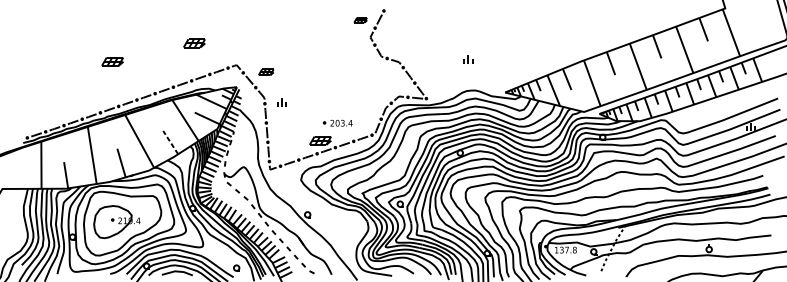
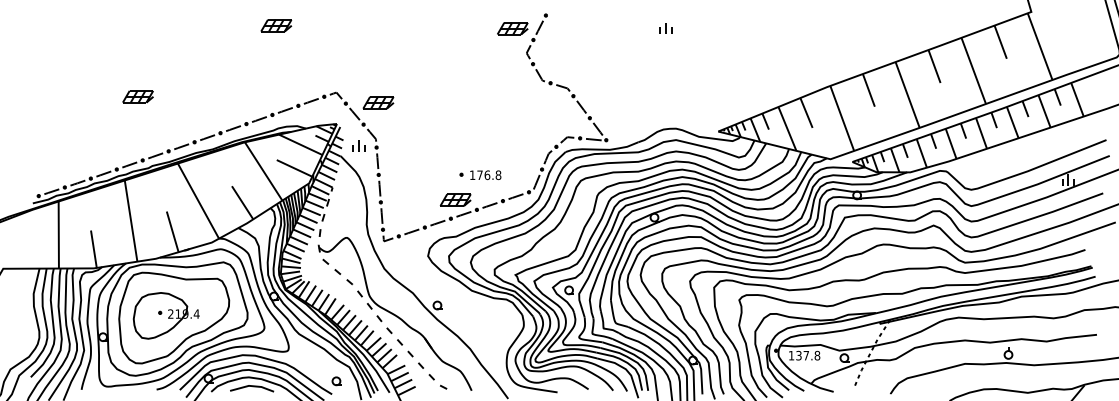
part: (360, 20) -> (512, 28), size x1.67
part: (194, 43) -> (276, 25), moved
part: (468, 59) -> (665, 28), moved
part: (112, 61) -> (137, 96), moved
part: (266, 72) -> (378, 102), size x1.43
part: (281, 102) -> (358, 145), moved
text: (341, 123) -> (485, 175), 203.4 -> 176.8
line: (170, 142) -> (242, 202), dashed -> solid

